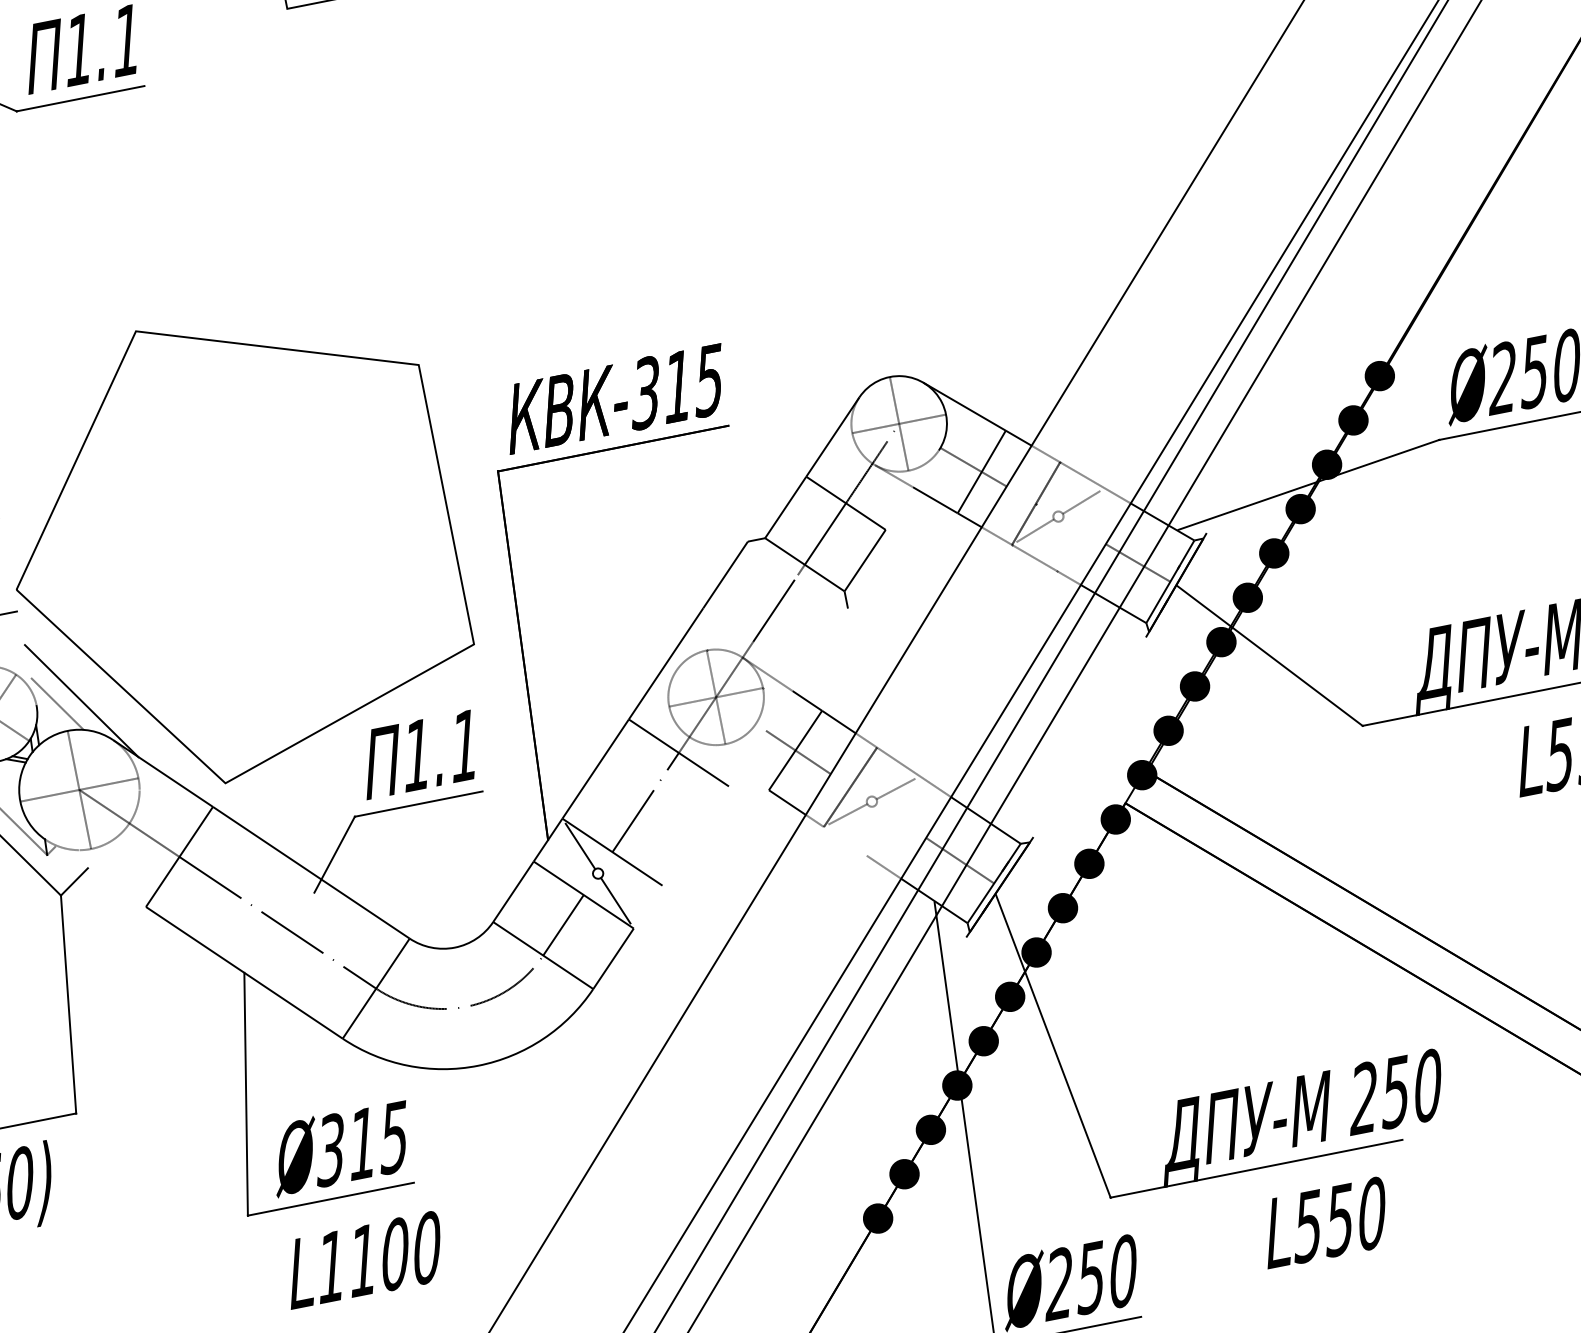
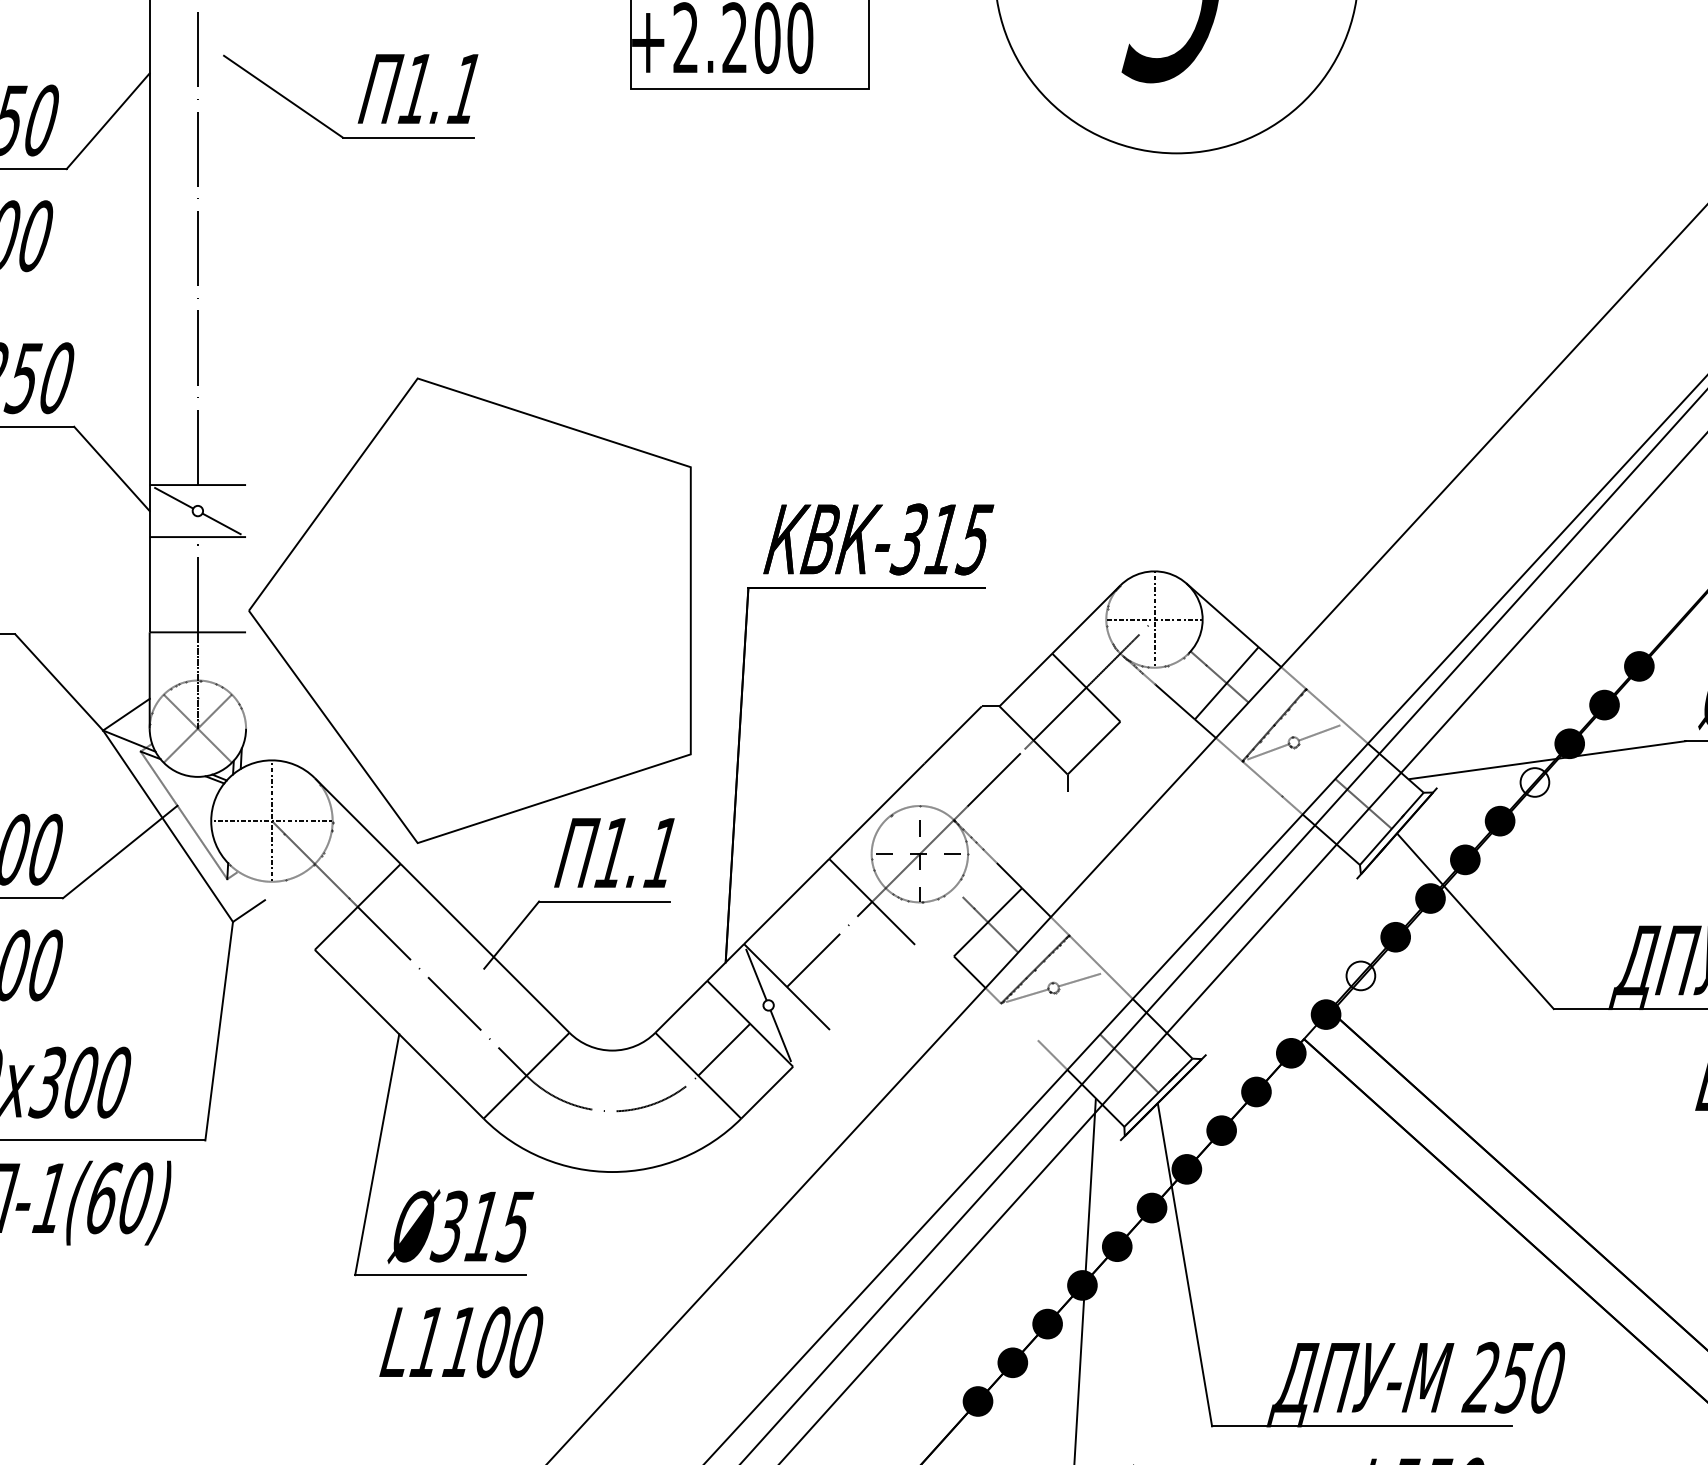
fill: (1300, 509) -> (1534, 782), removed
line: (81, 700) -> (291, 733), removed
line: (56, 703) -> (266, 731), removed
fill: (1168, 730) -> (1360, 975), removed

